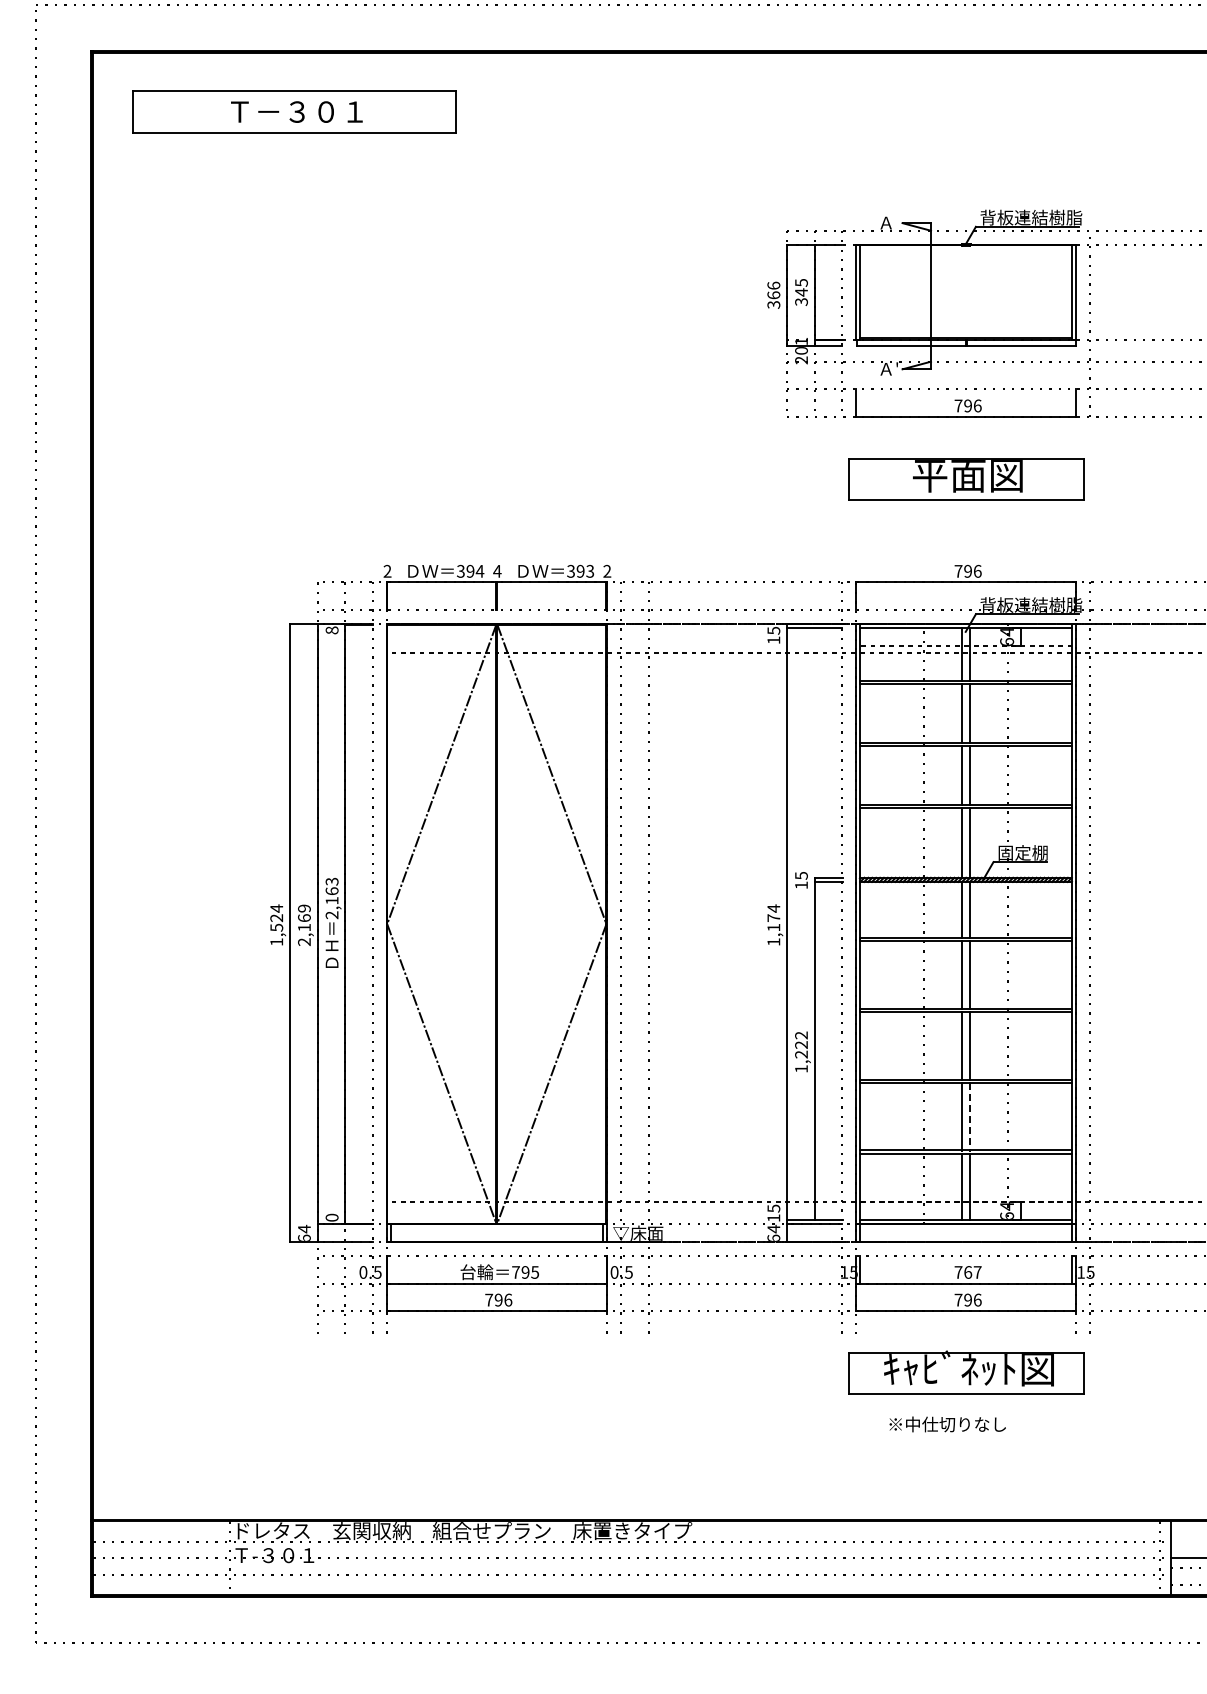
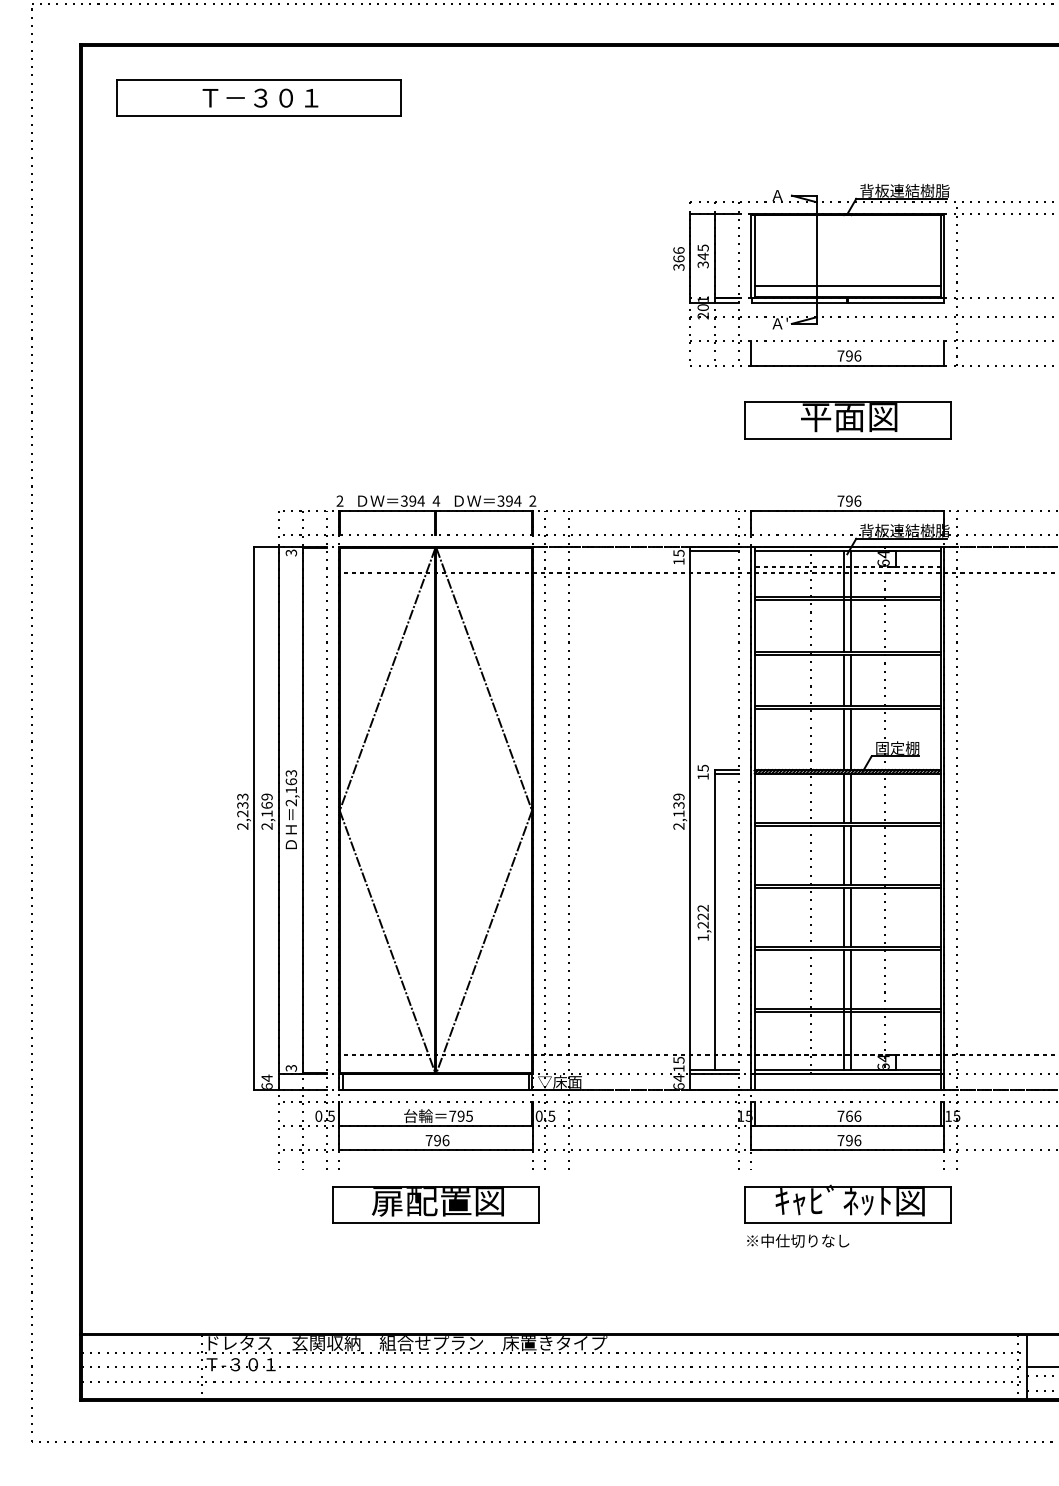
line: (966, 325) -> (847, 285), added
text: (589, 570) -> (517, 500), 393 -> 394
text: (331, 630) -> (290, 553), 8 -> 3
text: (276, 925) -> (242, 811), 1,524 -> 2,233
text: (773, 925) -> (678, 811), 1,174 -> 2,139
line: (970, 1116) -> (851, 979), dashed -> solid
text: (331, 1217) -> (290, 1068), 0 -> 3
text: (977, 1272) -> (857, 1116), 767 -> 766
part: (497, 1373) -> (436, 1204), added
text: (947, 1424) -> (797, 1240), moved

